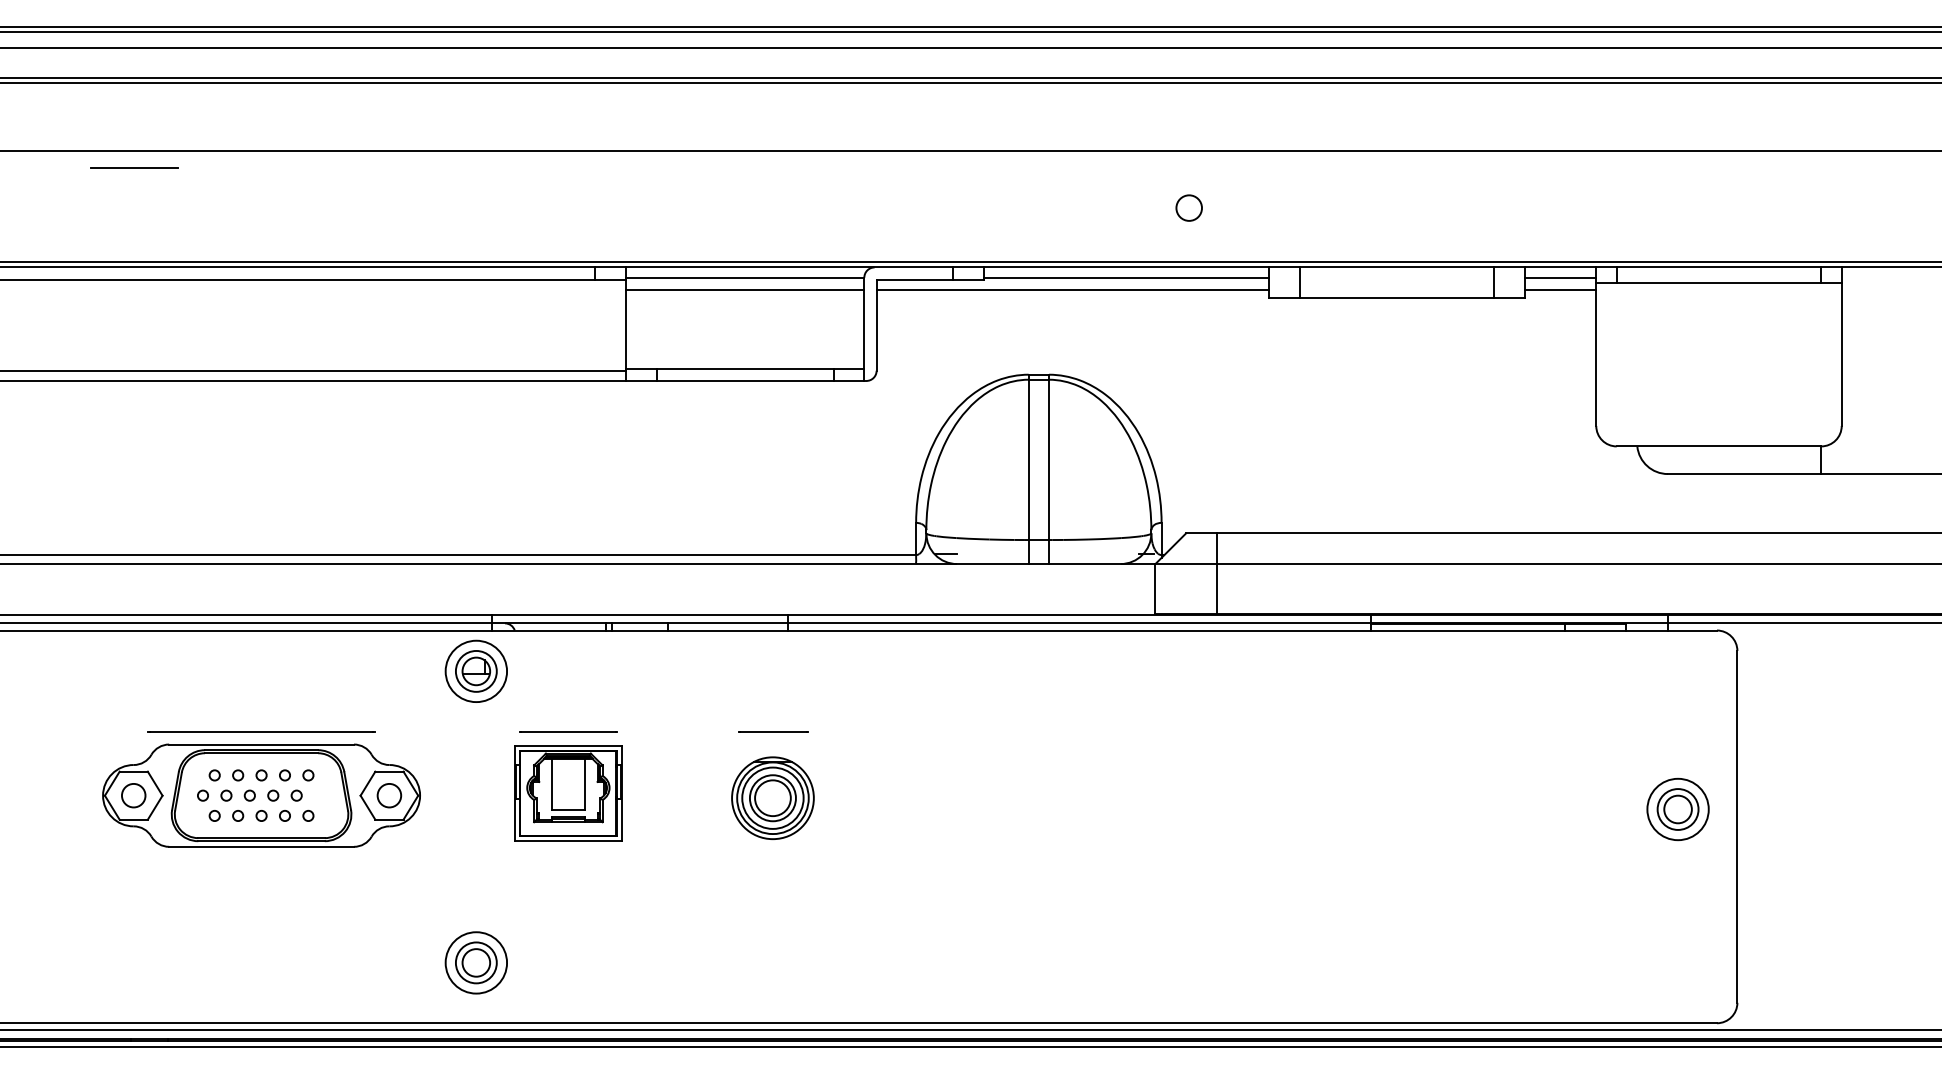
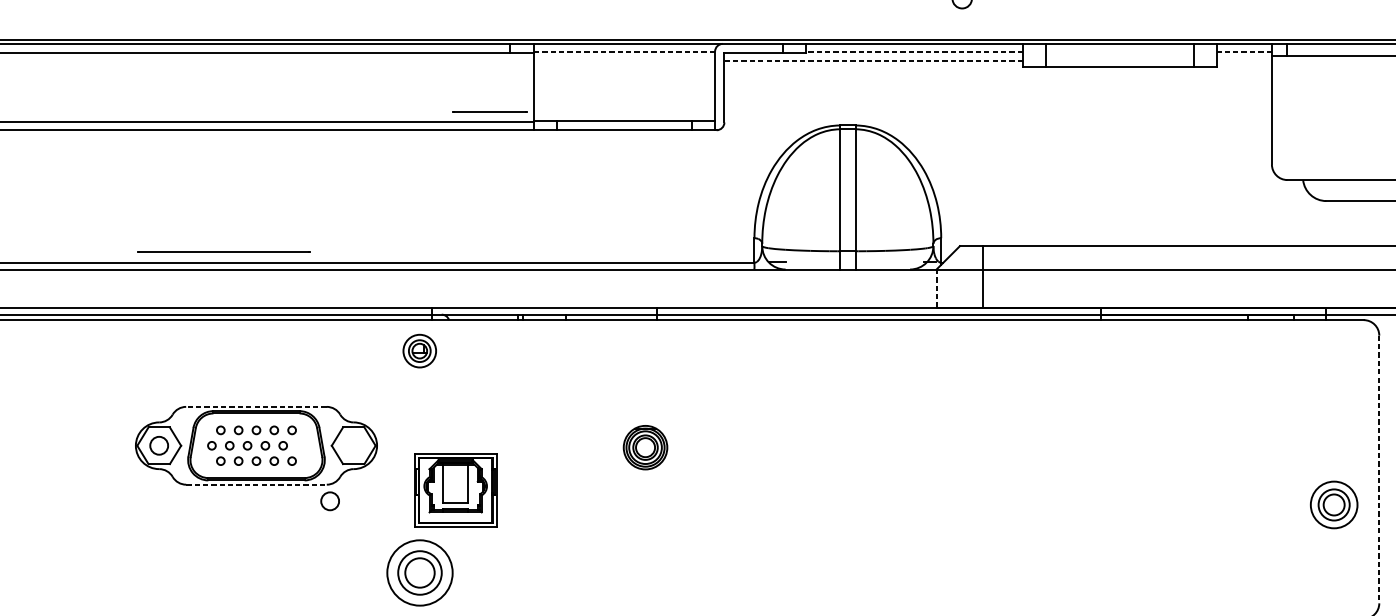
line: (744, 277) -> (623, 51), solid -> dashed
line: (1126, 277) -> (914, 51), solid -> dashed
line: (1560, 277) -> (1244, 51), solid -> dashed
line: (745, 289) -> (624, 60), removed
line: (1072, 289) -> (873, 60), solid -> dashed
line: (1560, 289) -> (1244, 60), removed
line: (1155, 588) -> (936, 288), solid -> dashed
part: (475, 670) -> (419, 350), size x0.7
line: (261, 731) -> (223, 251), moved
line: (568, 731) -> (489, 111), moved
line: (773, 731) -> (645, 396), removed
line: (261, 744) -> (256, 406), solid -> dashed
part: (568, 793) -> (455, 490), moved
circle: (389, 795) -> (330, 501), moved
part: (772, 797) -> (645, 447), size x0.7
part: (1677, 809) -> (1333, 504), moved
line: (1737, 826) -> (1379, 469), solid -> dashed
line: (262, 846) -> (257, 484), solid -> dashed
part: (475, 962) -> (419, 572), size x1.4

